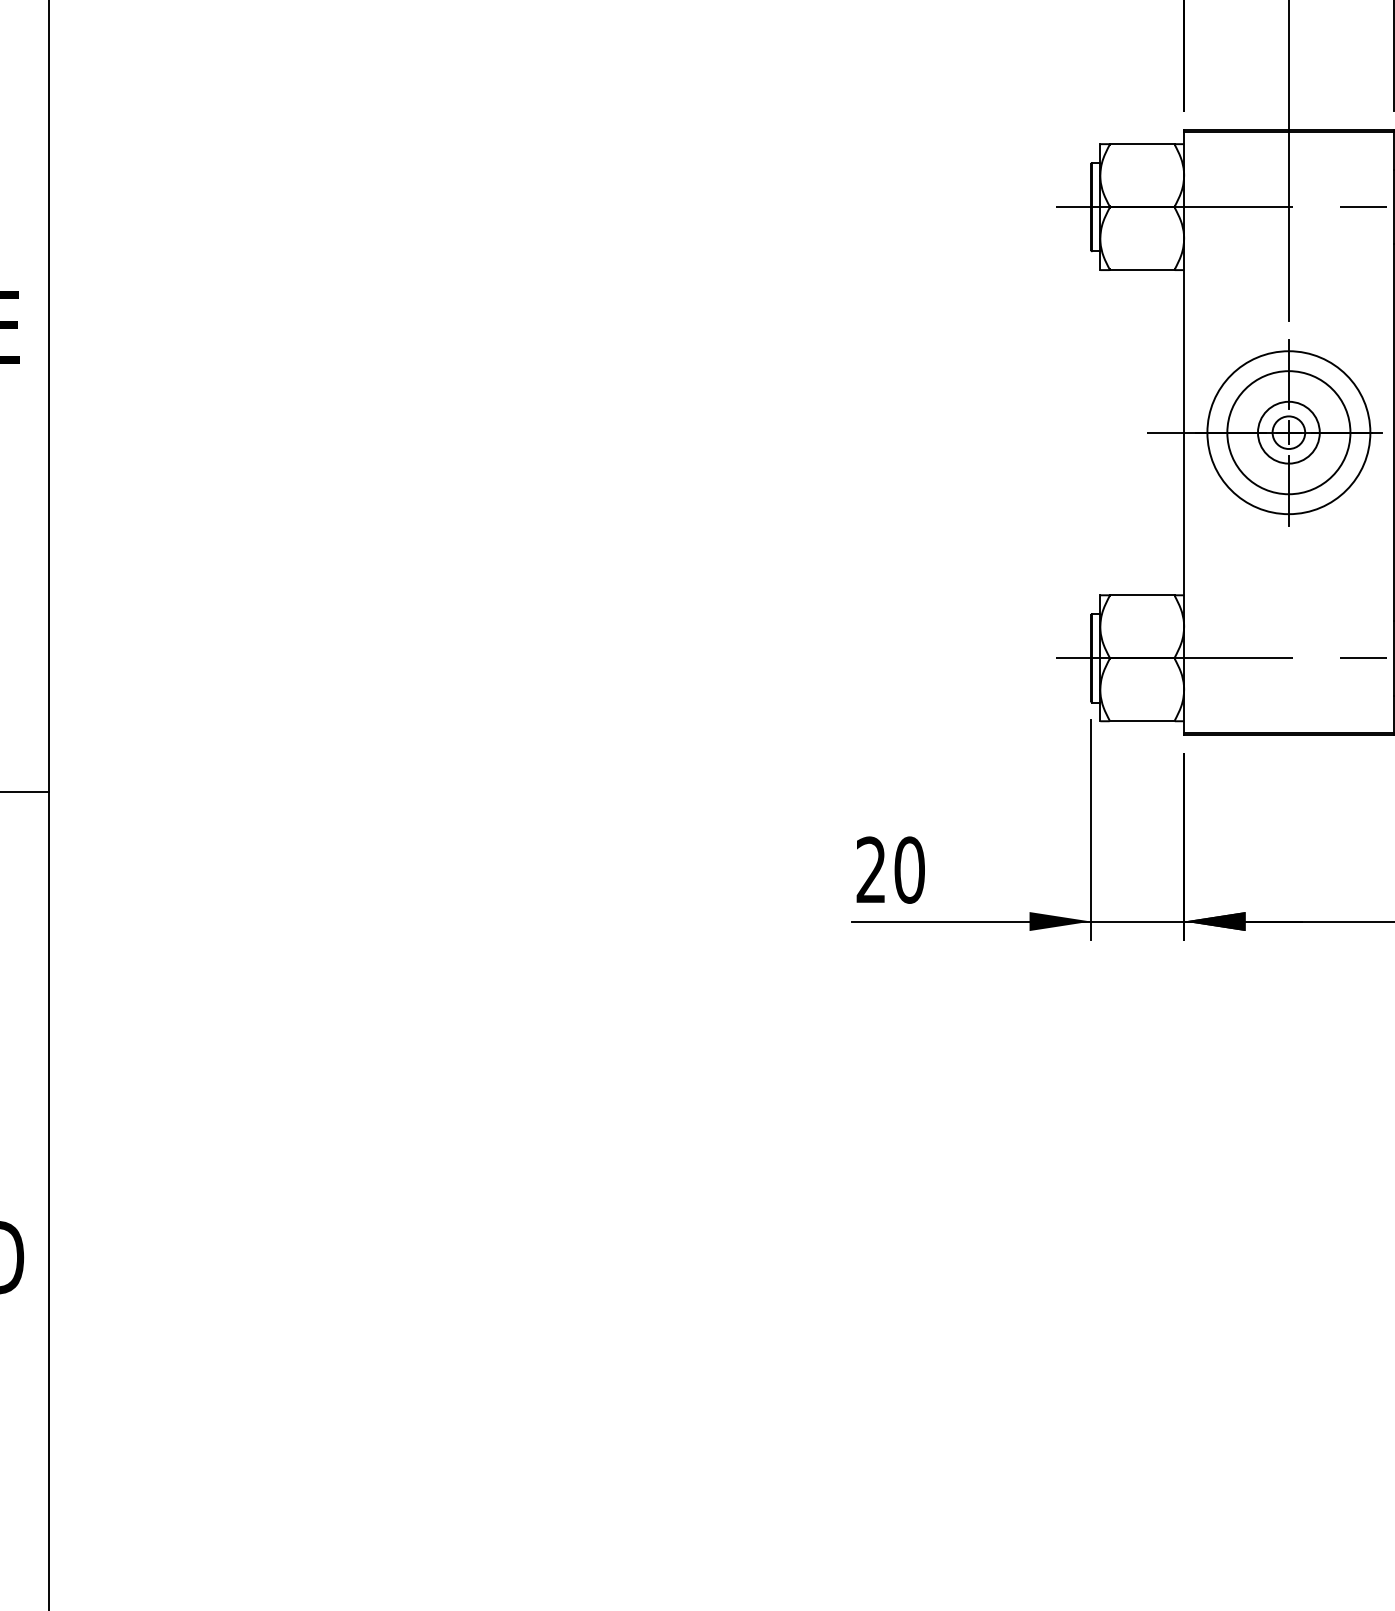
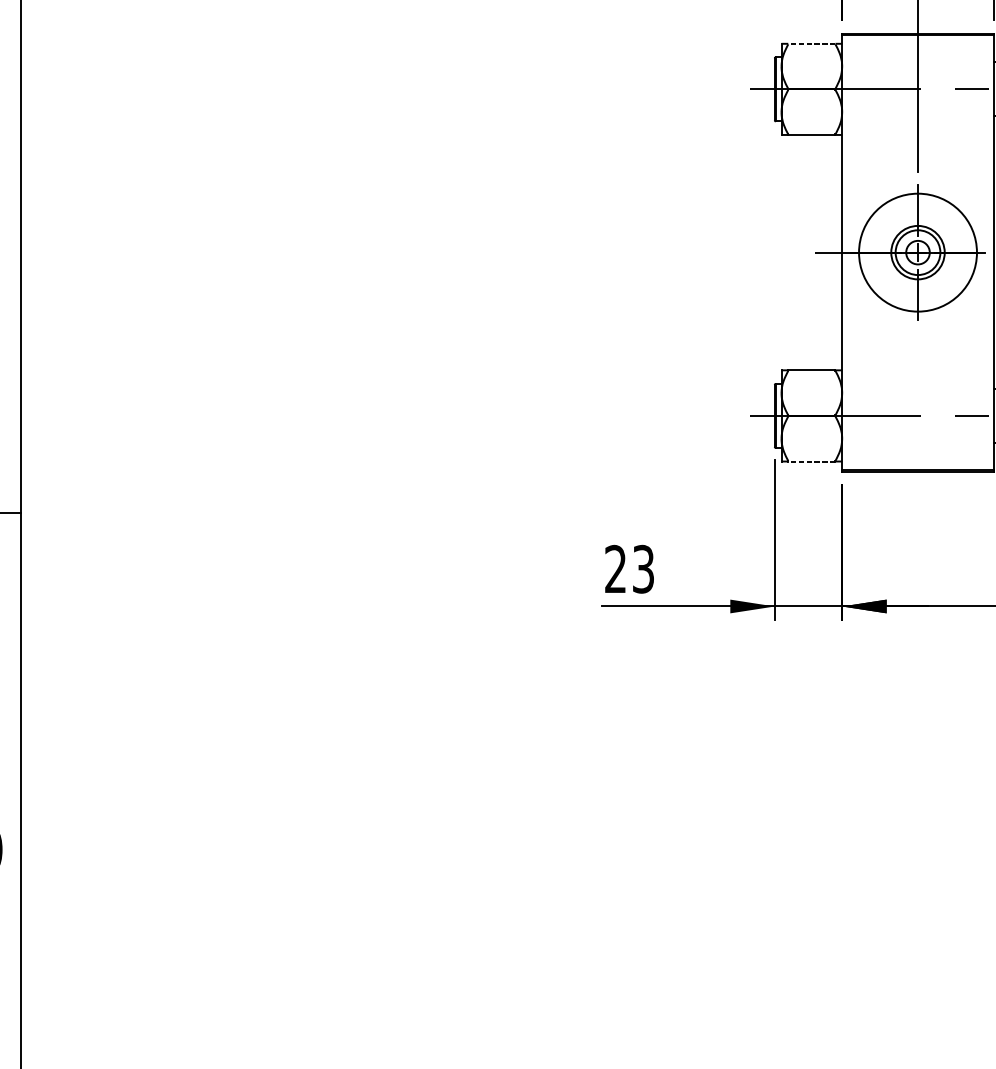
line: (1142, 144) -> (812, 44), solid -> dashed
circle: (1288, 432) -> (917, 252), size x0.6
line: (1142, 721) -> (812, 461), solid -> dashed
text: (909, 869) -> (643, 568), 20 -> 23

